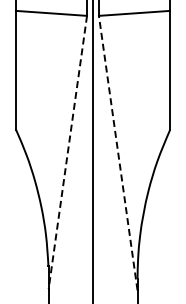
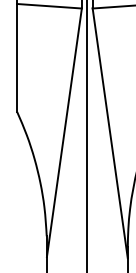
line: (67, 152) -> (64, 132), dashed -> solid
line: (118, 153) -> (110, 133), dashed -> solid

